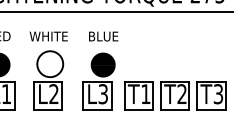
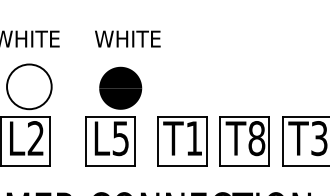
text: (107, 36) -> (128, 39), BLUE -> WHITE
text: (103, 93) -> (121, 137), L3 -> L5
text: (181, 94) -> (255, 139), T2 -> T8

